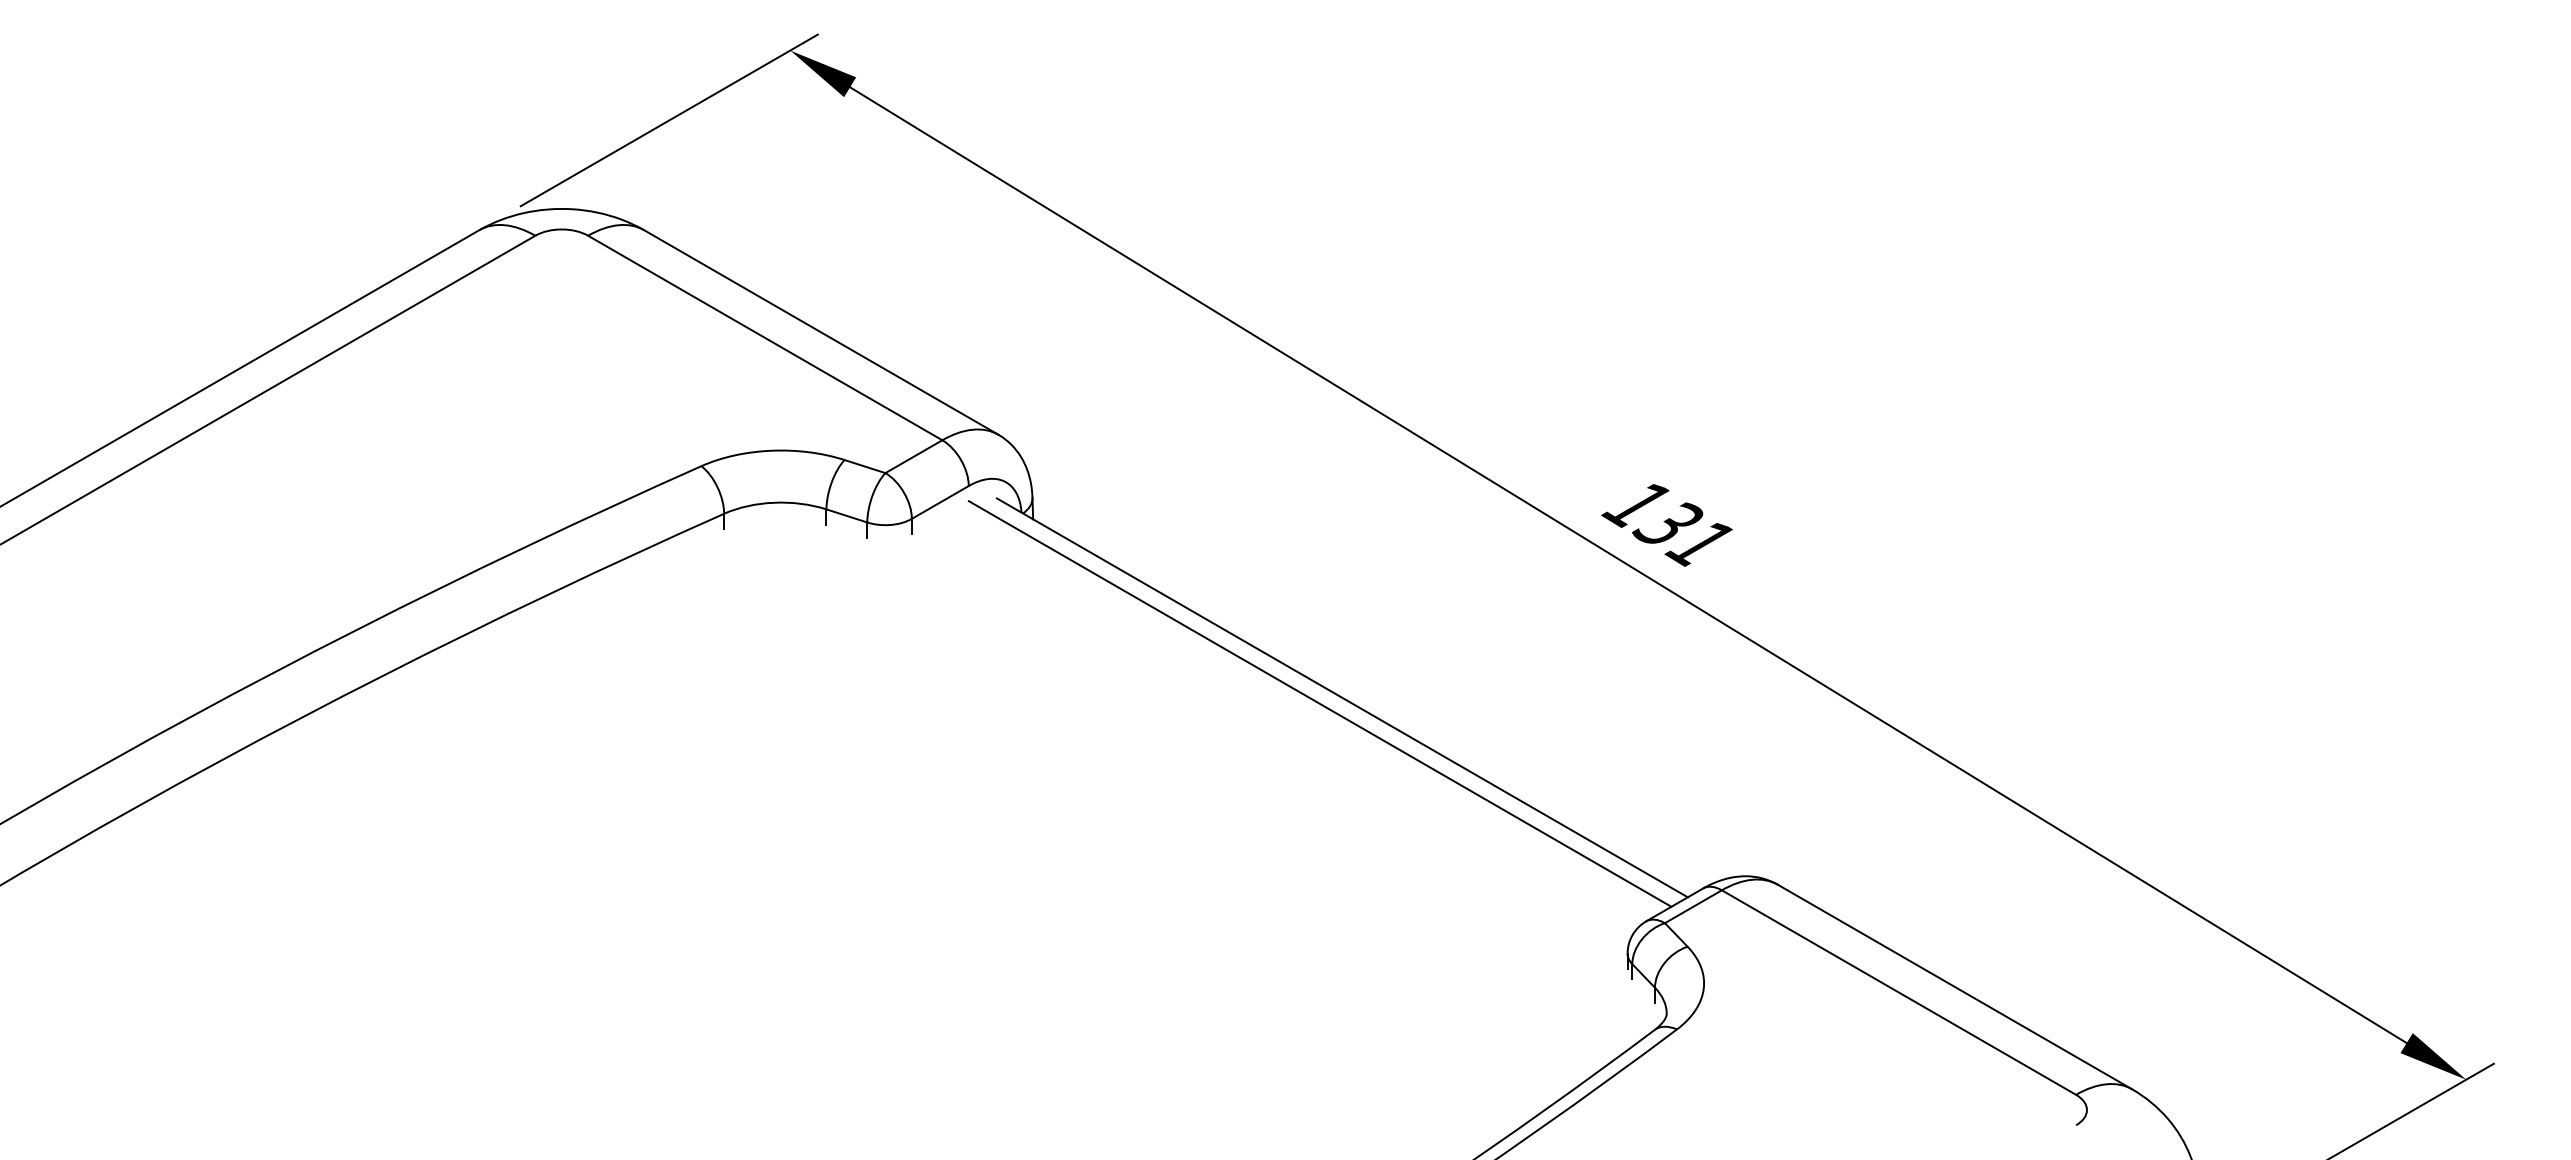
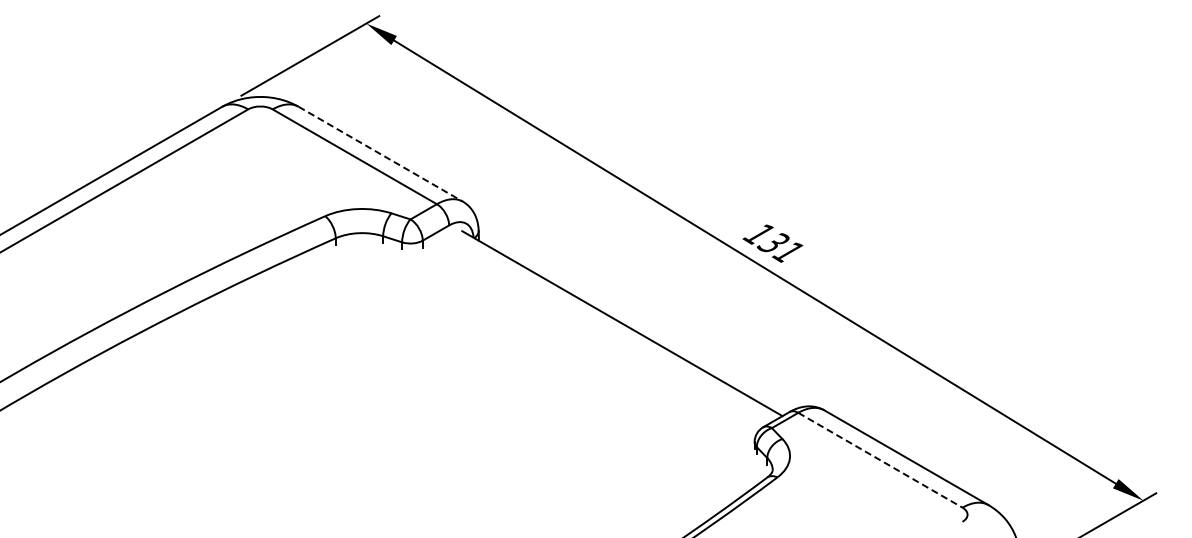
line: (820, 333) -> (380, 154), solid -> dashed
line: (1318, 704) -> (611, 326), removed
line: (1899, 993) -> (880, 460), solid -> dashed

